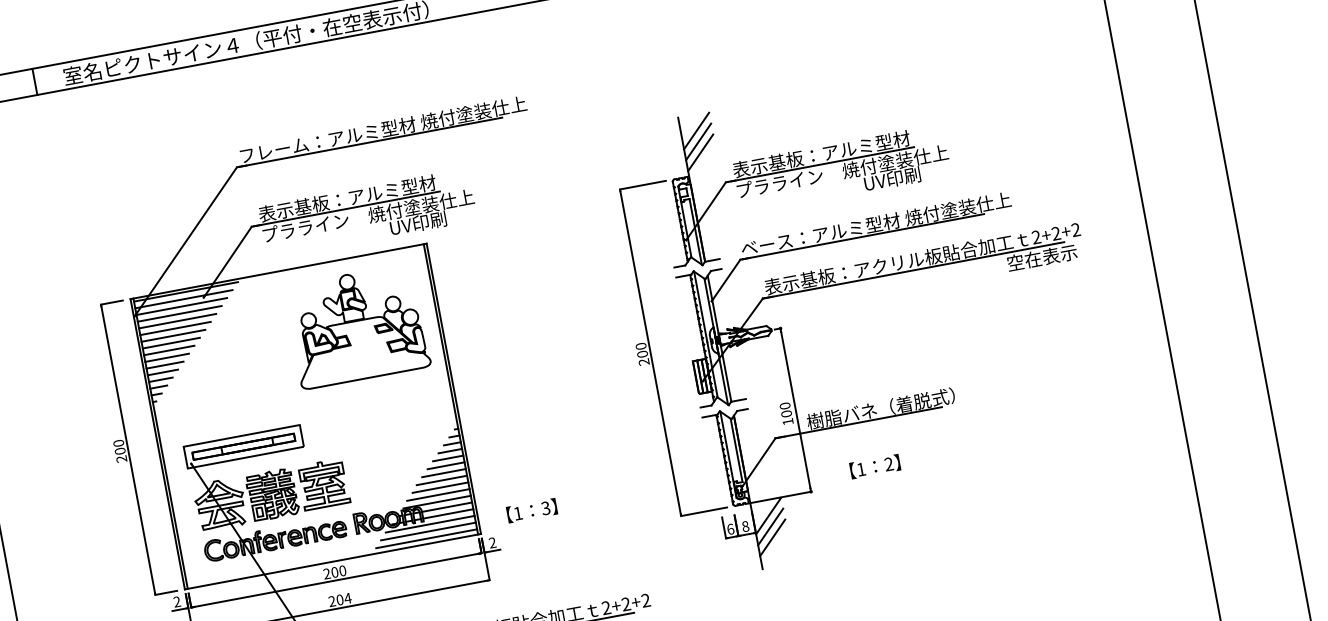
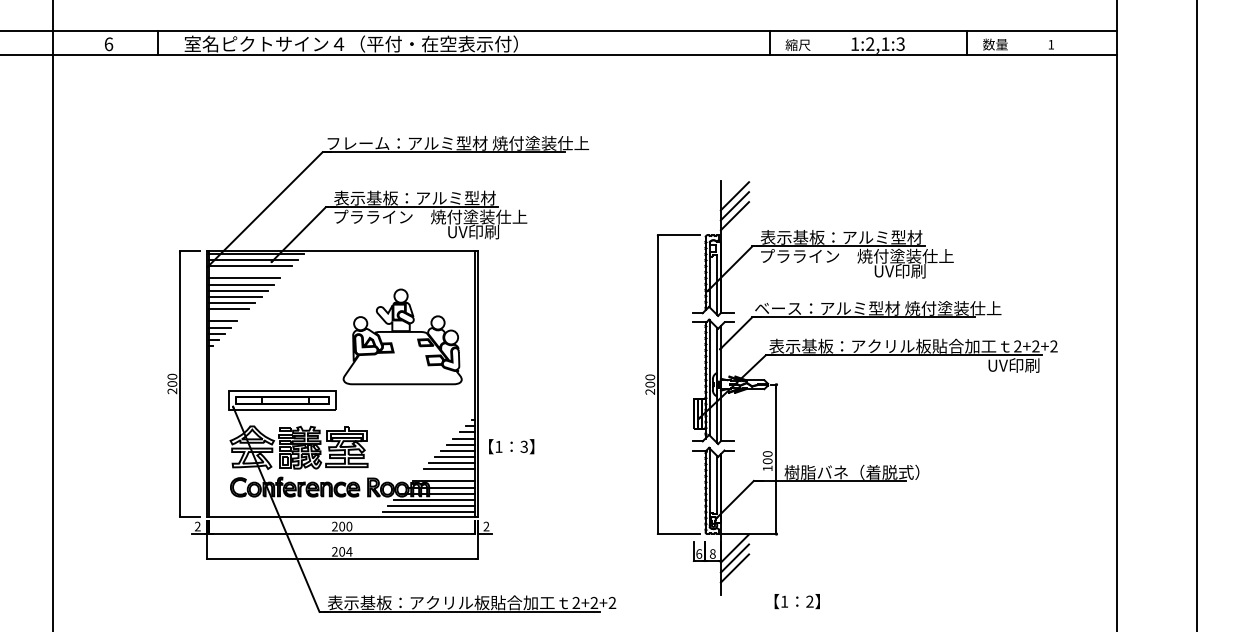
text: (1042, 257) -> (1019, 365), 空在表示 -> UV印刷
line: (179, 314) -> (247, 272), removed
part: (357, 326) -> (402, 336), moved
line: (165, 365) -> (226, 315), removed
text: (874, 466) -> (796, 601), moved
line: (438, 495) -> (446, 475), removed
text: (531, 510) -> (511, 446), moved

